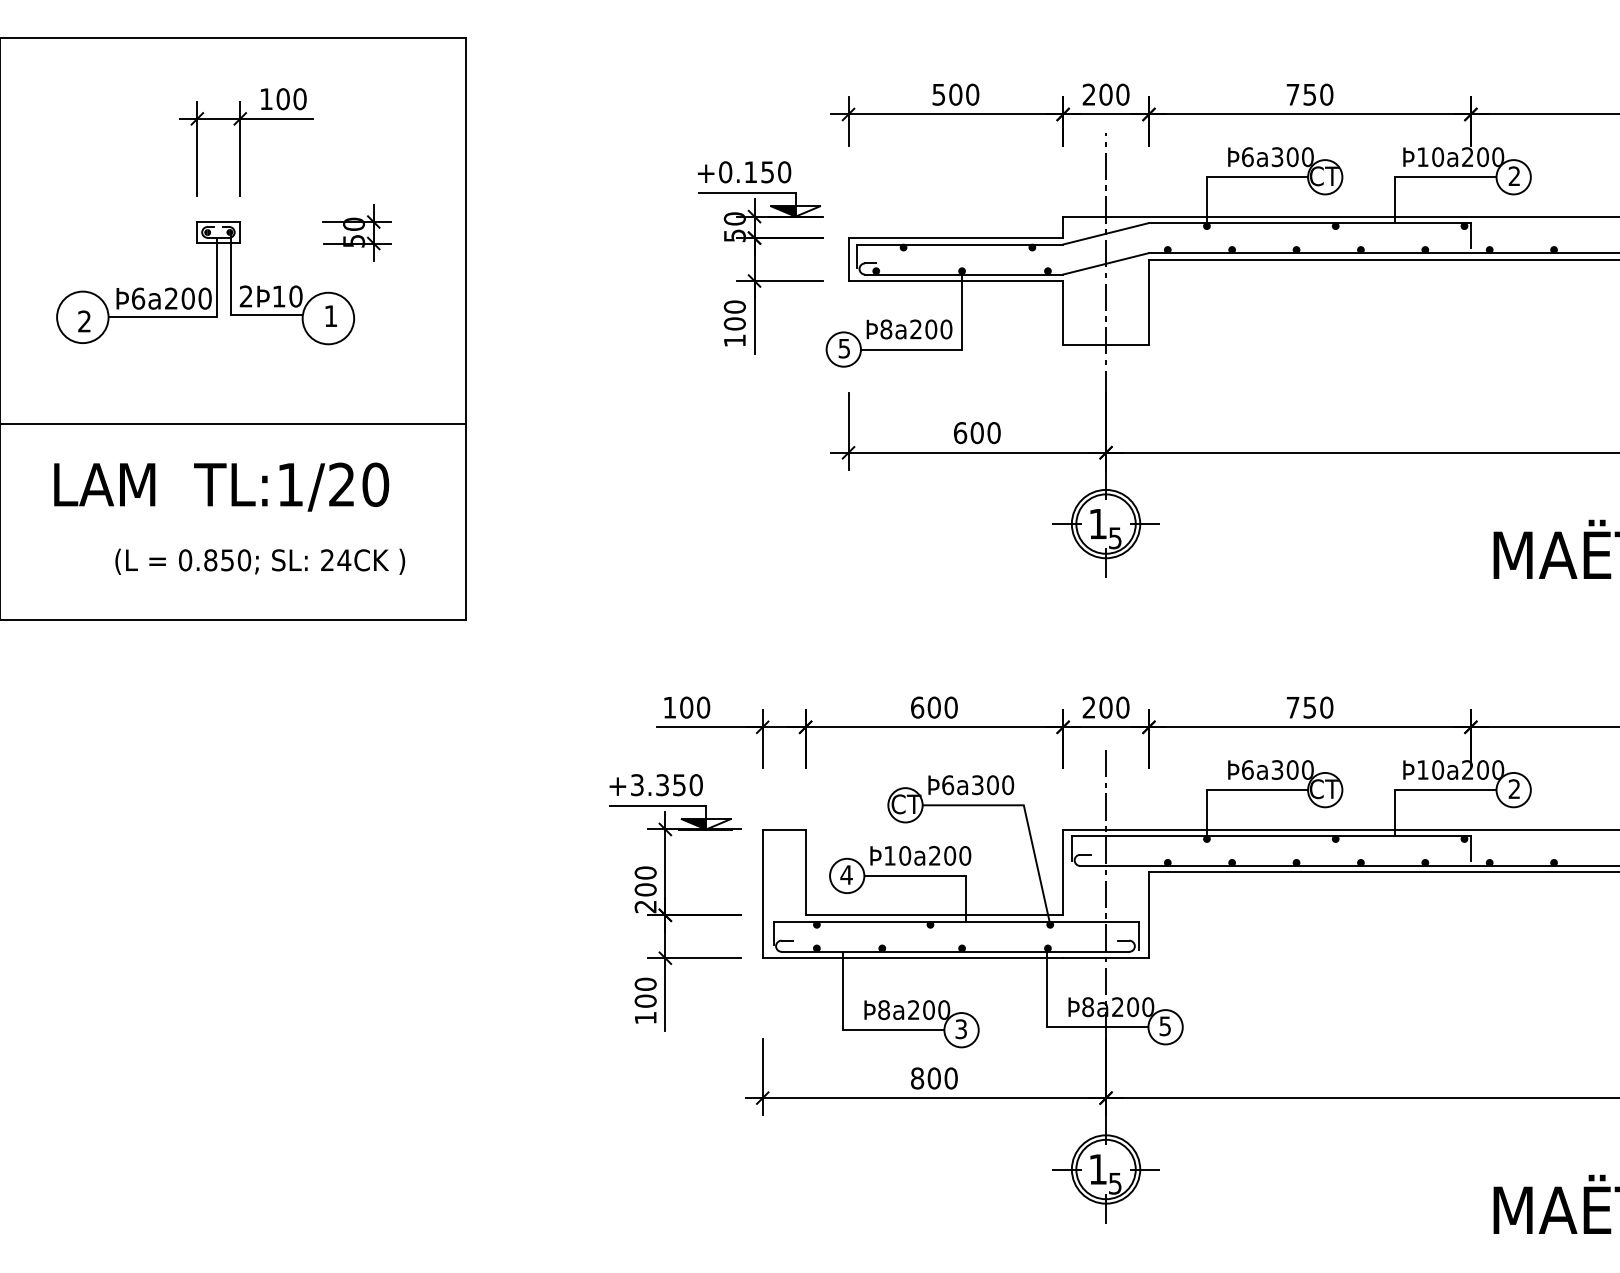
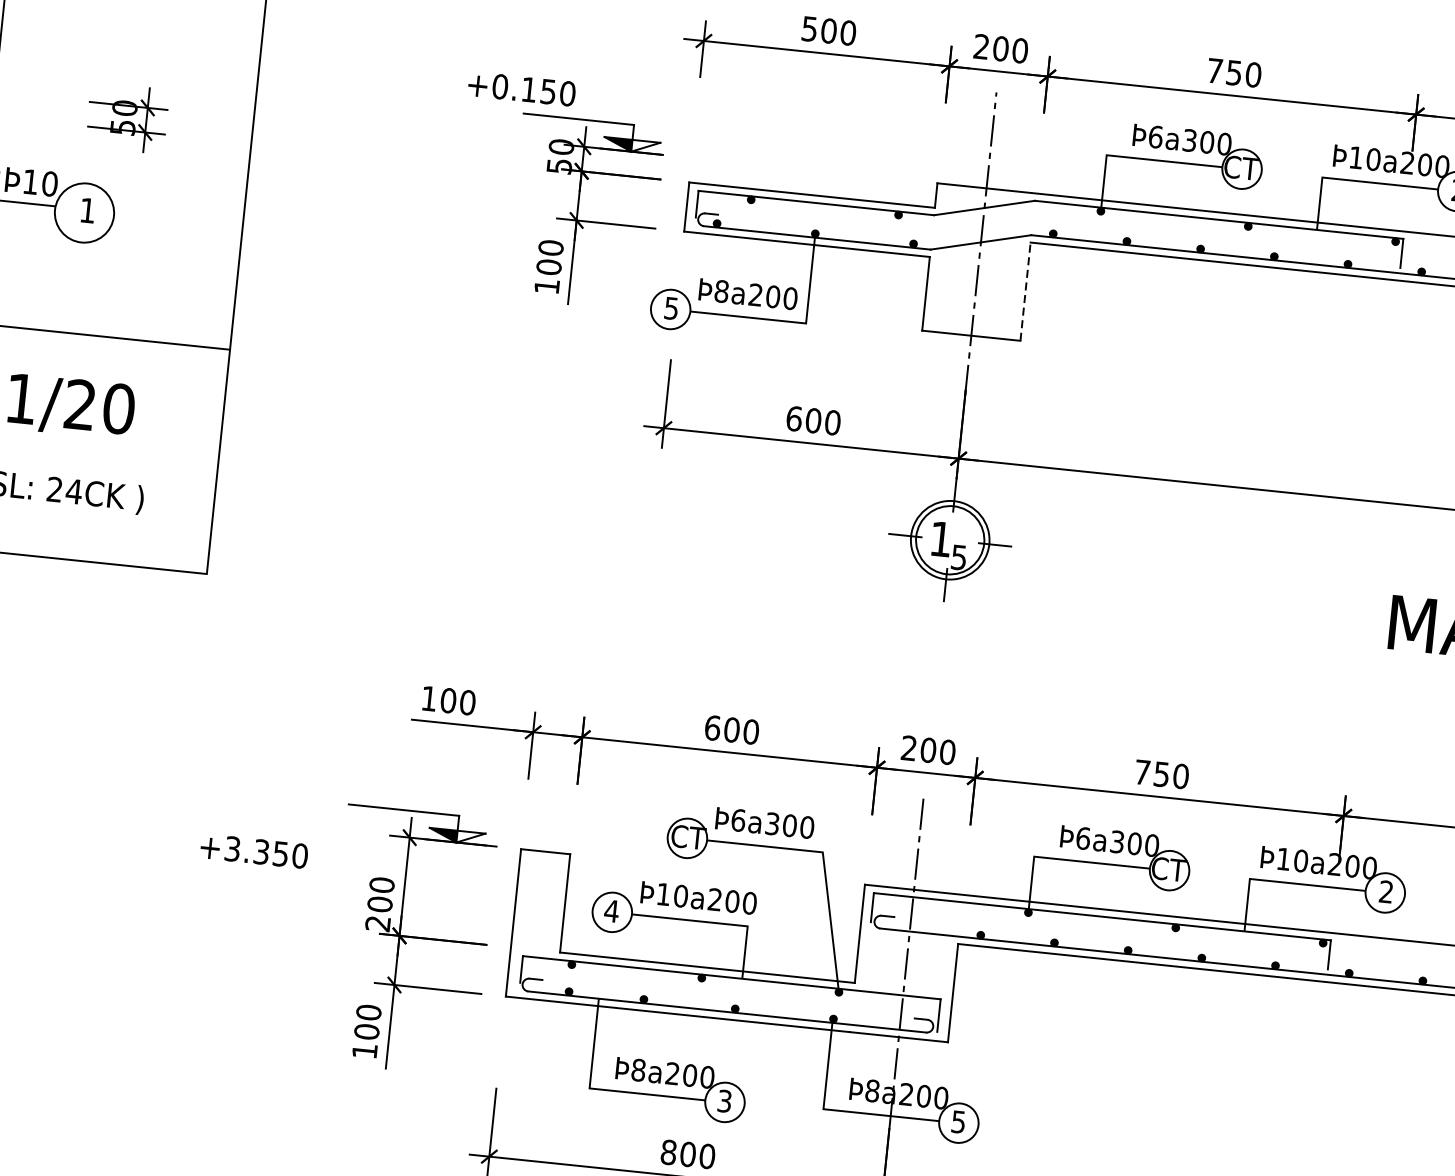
text: (744, 172) -> (521, 89), moved
line: (1148, 302) -> (1024, 291), solid -> dashed
text: (655, 785) -> (253, 851), moved

